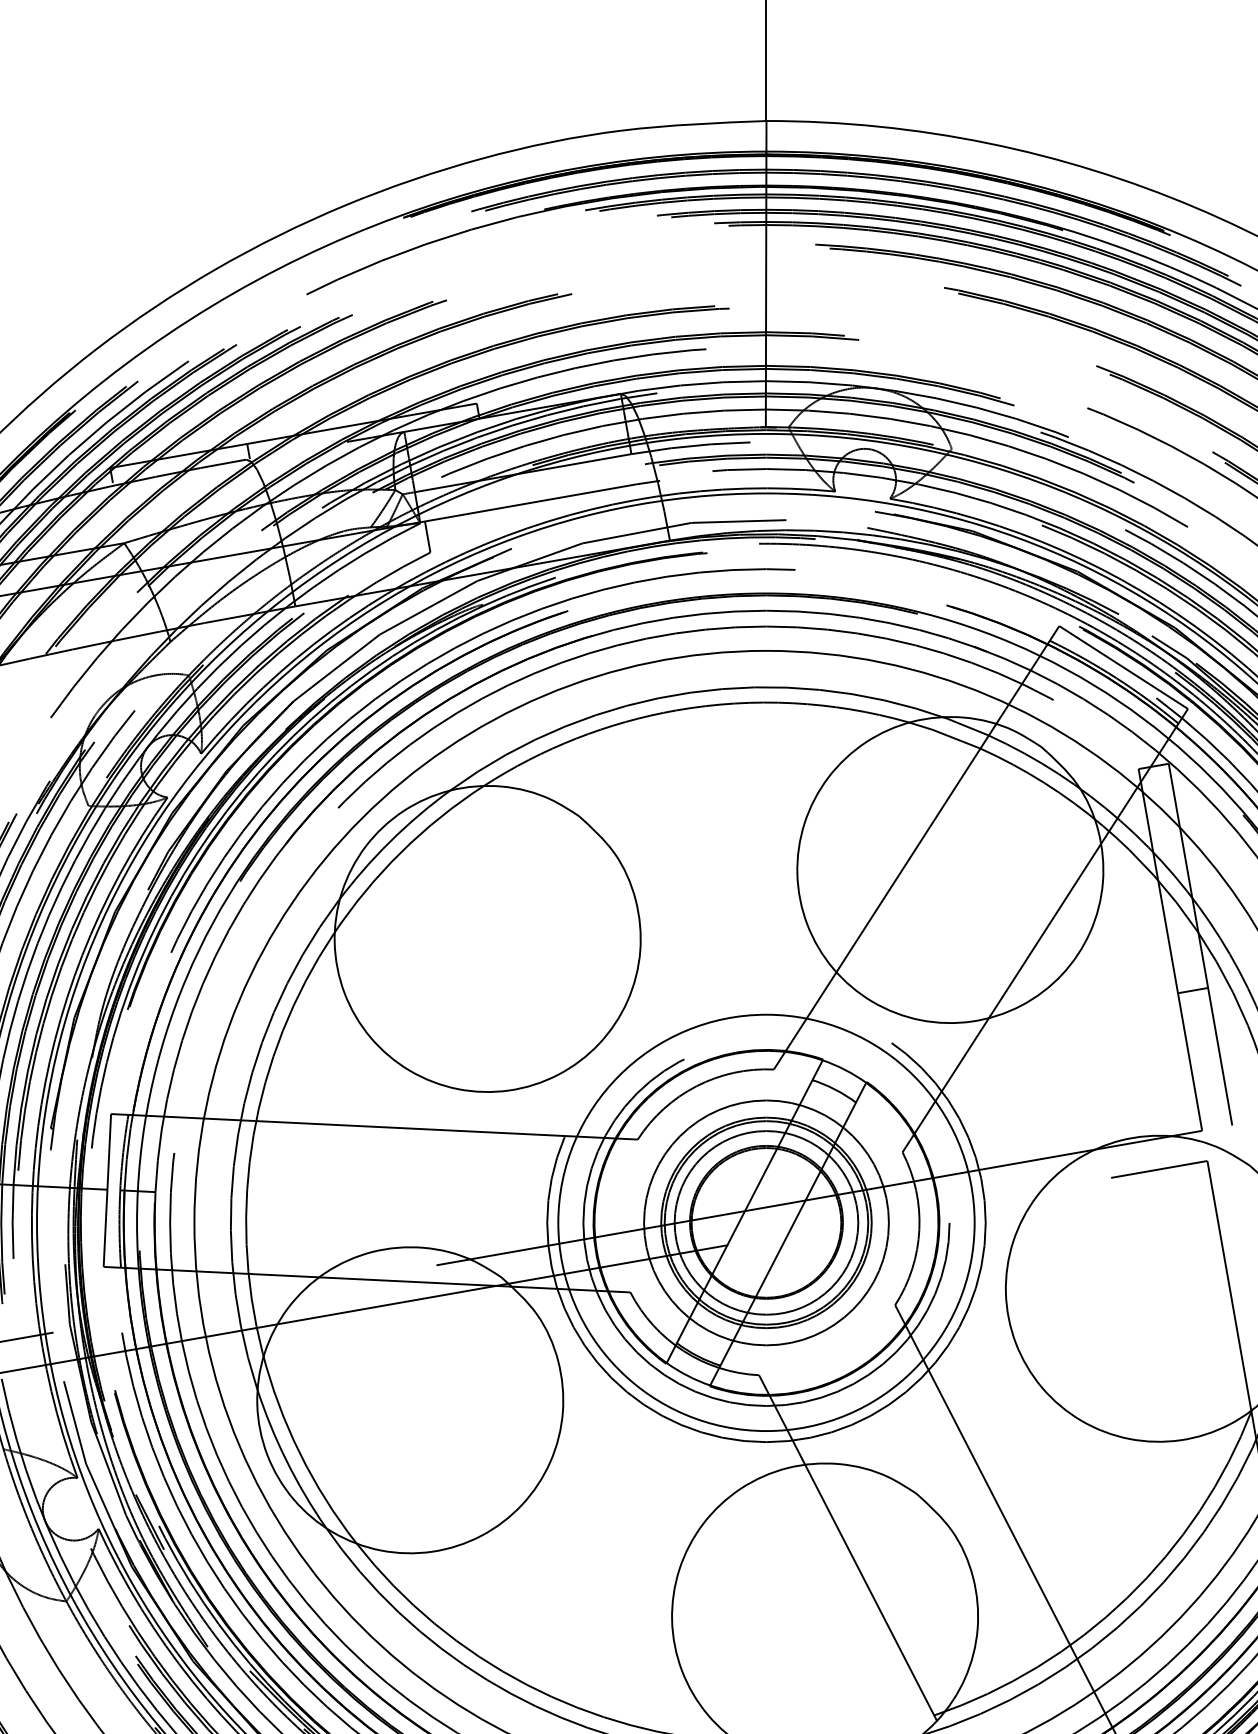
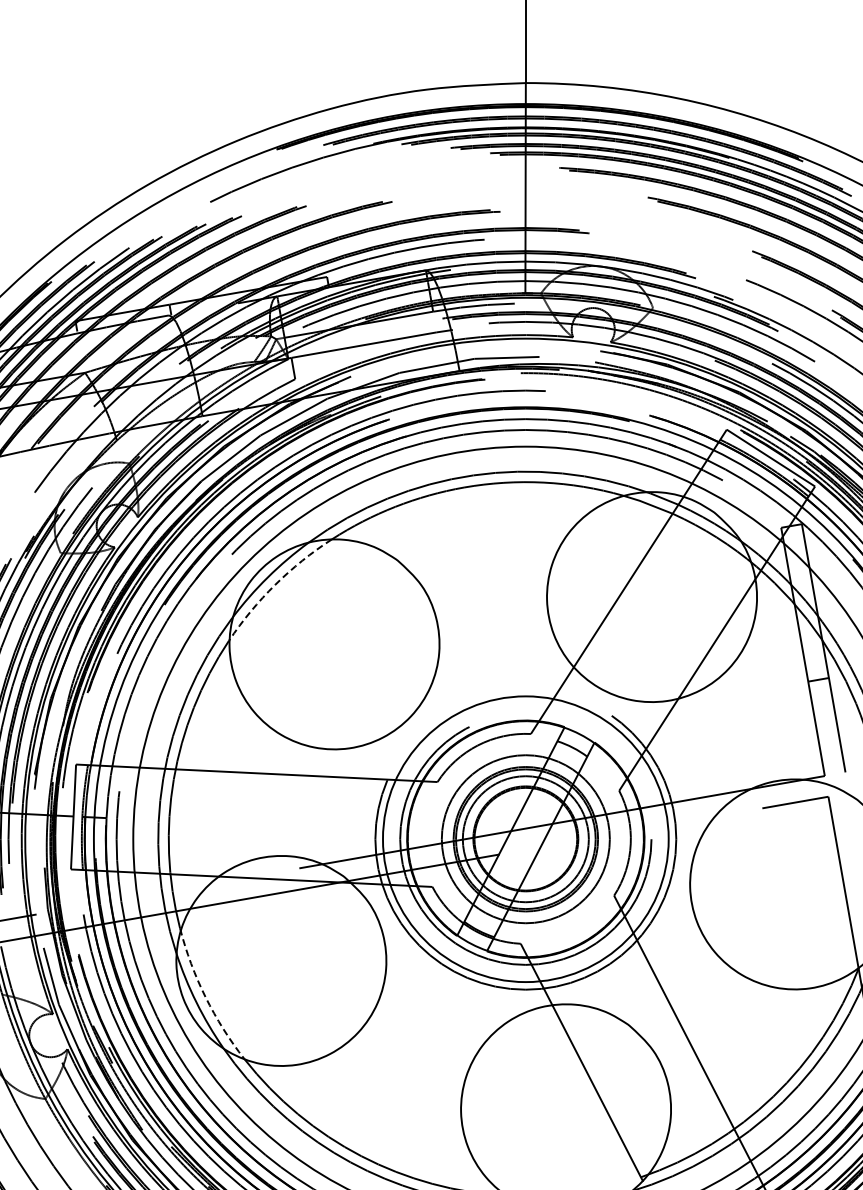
arc: (401, 851) -> (275, 584), solid -> dashed
arc: (299, 1453) -> (205, 997), solid -> dashed

